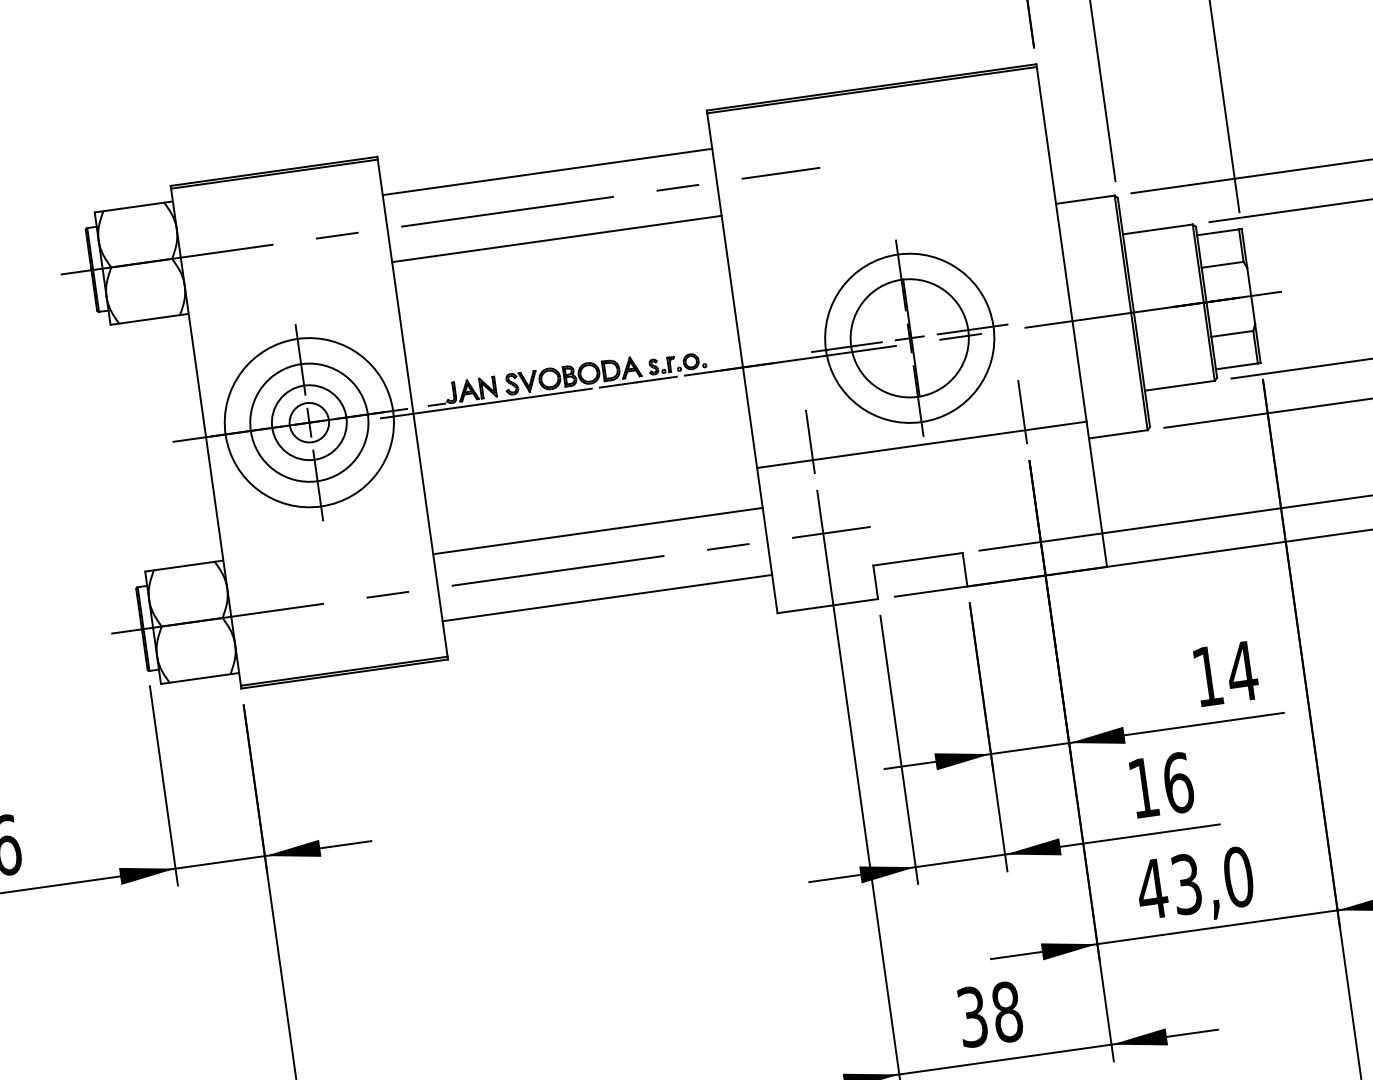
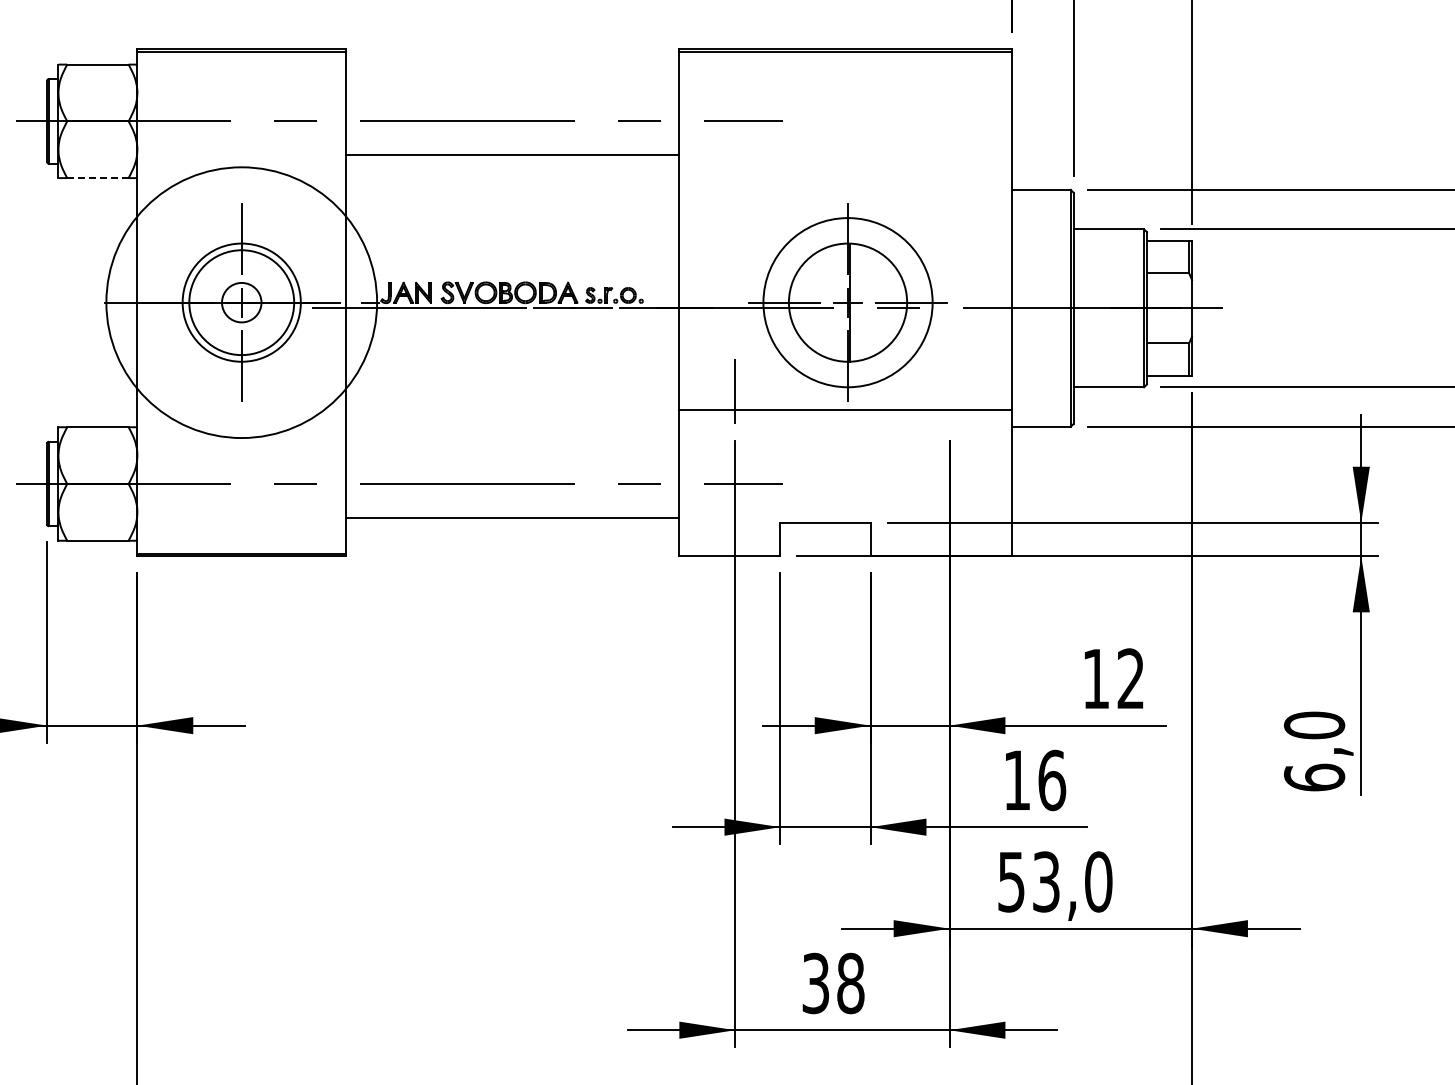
line: (547, 171) -> (512, 87), removed
line: (149, 319) -> (97, 178), solid -> dashed
line: (1022, 412) -> (949, 391), removed
circle: (309, 422) -> (241, 302), size x1.4
circle: (309, 422) -> (241, 302), size x1.6
line: (598, 531) -> (512, 450), removed
text: (1241, 671) -> (1130, 678), 14 -> 12
text: (1152, 889) -> (1011, 882), 43,0 -> 53,0

